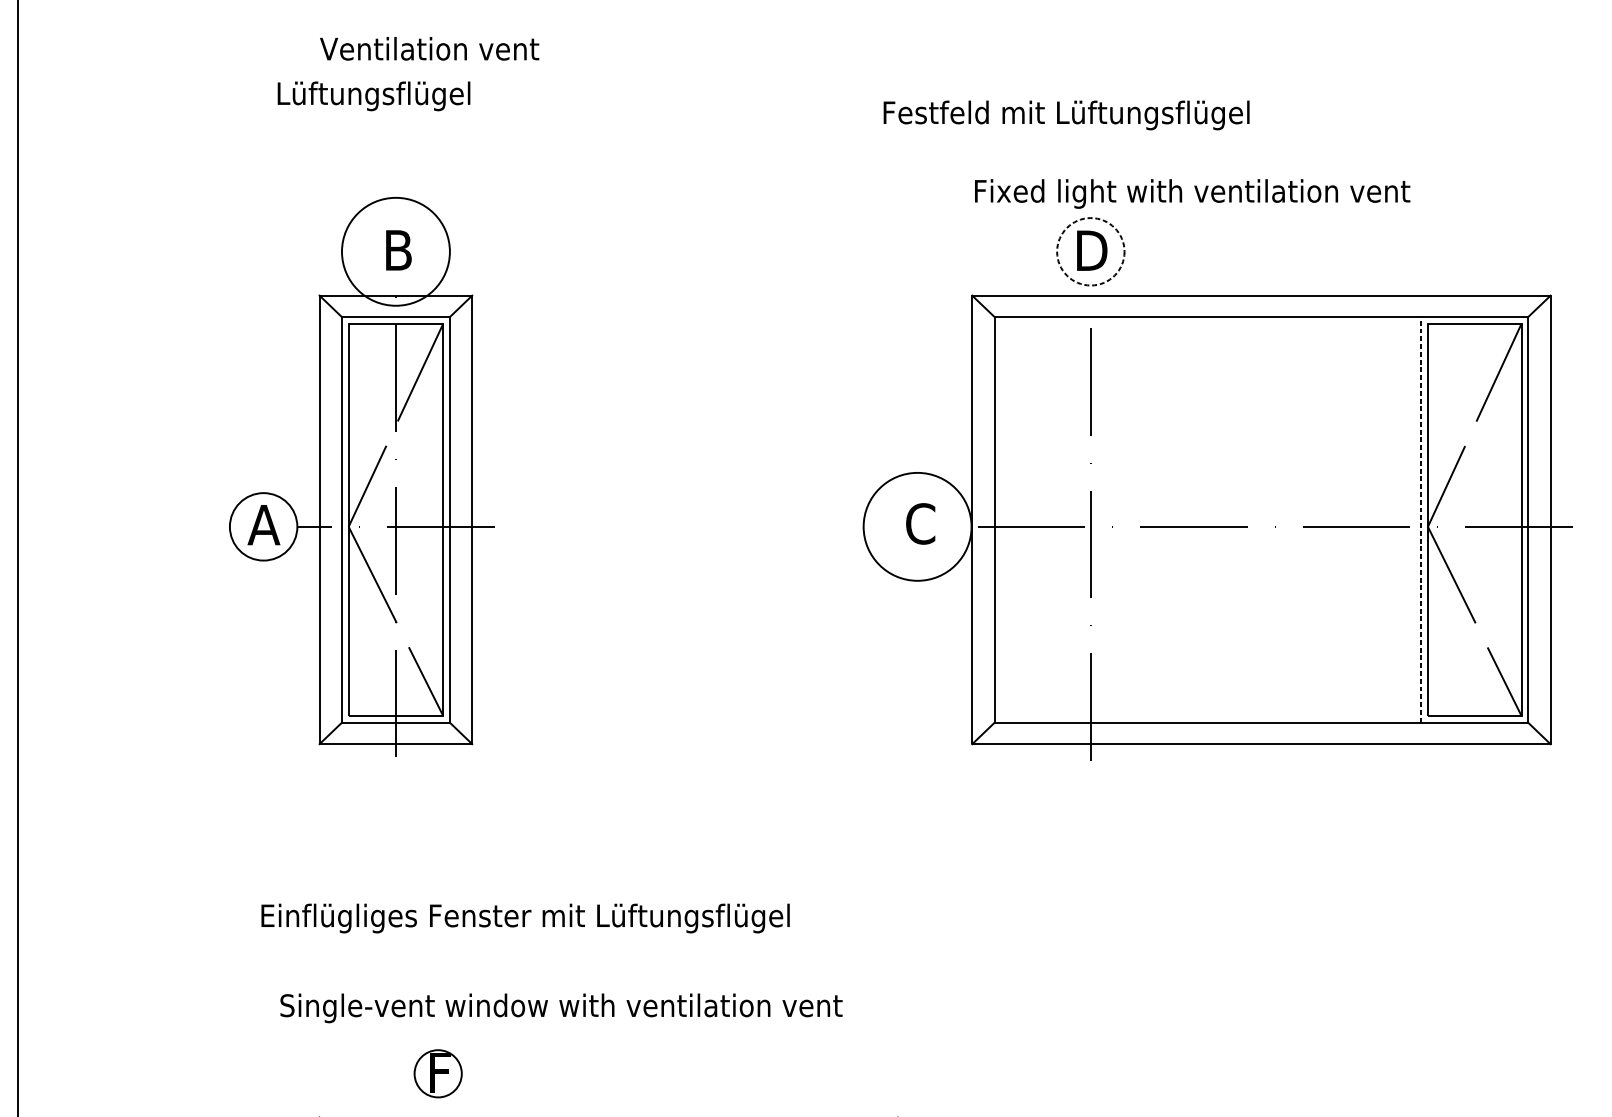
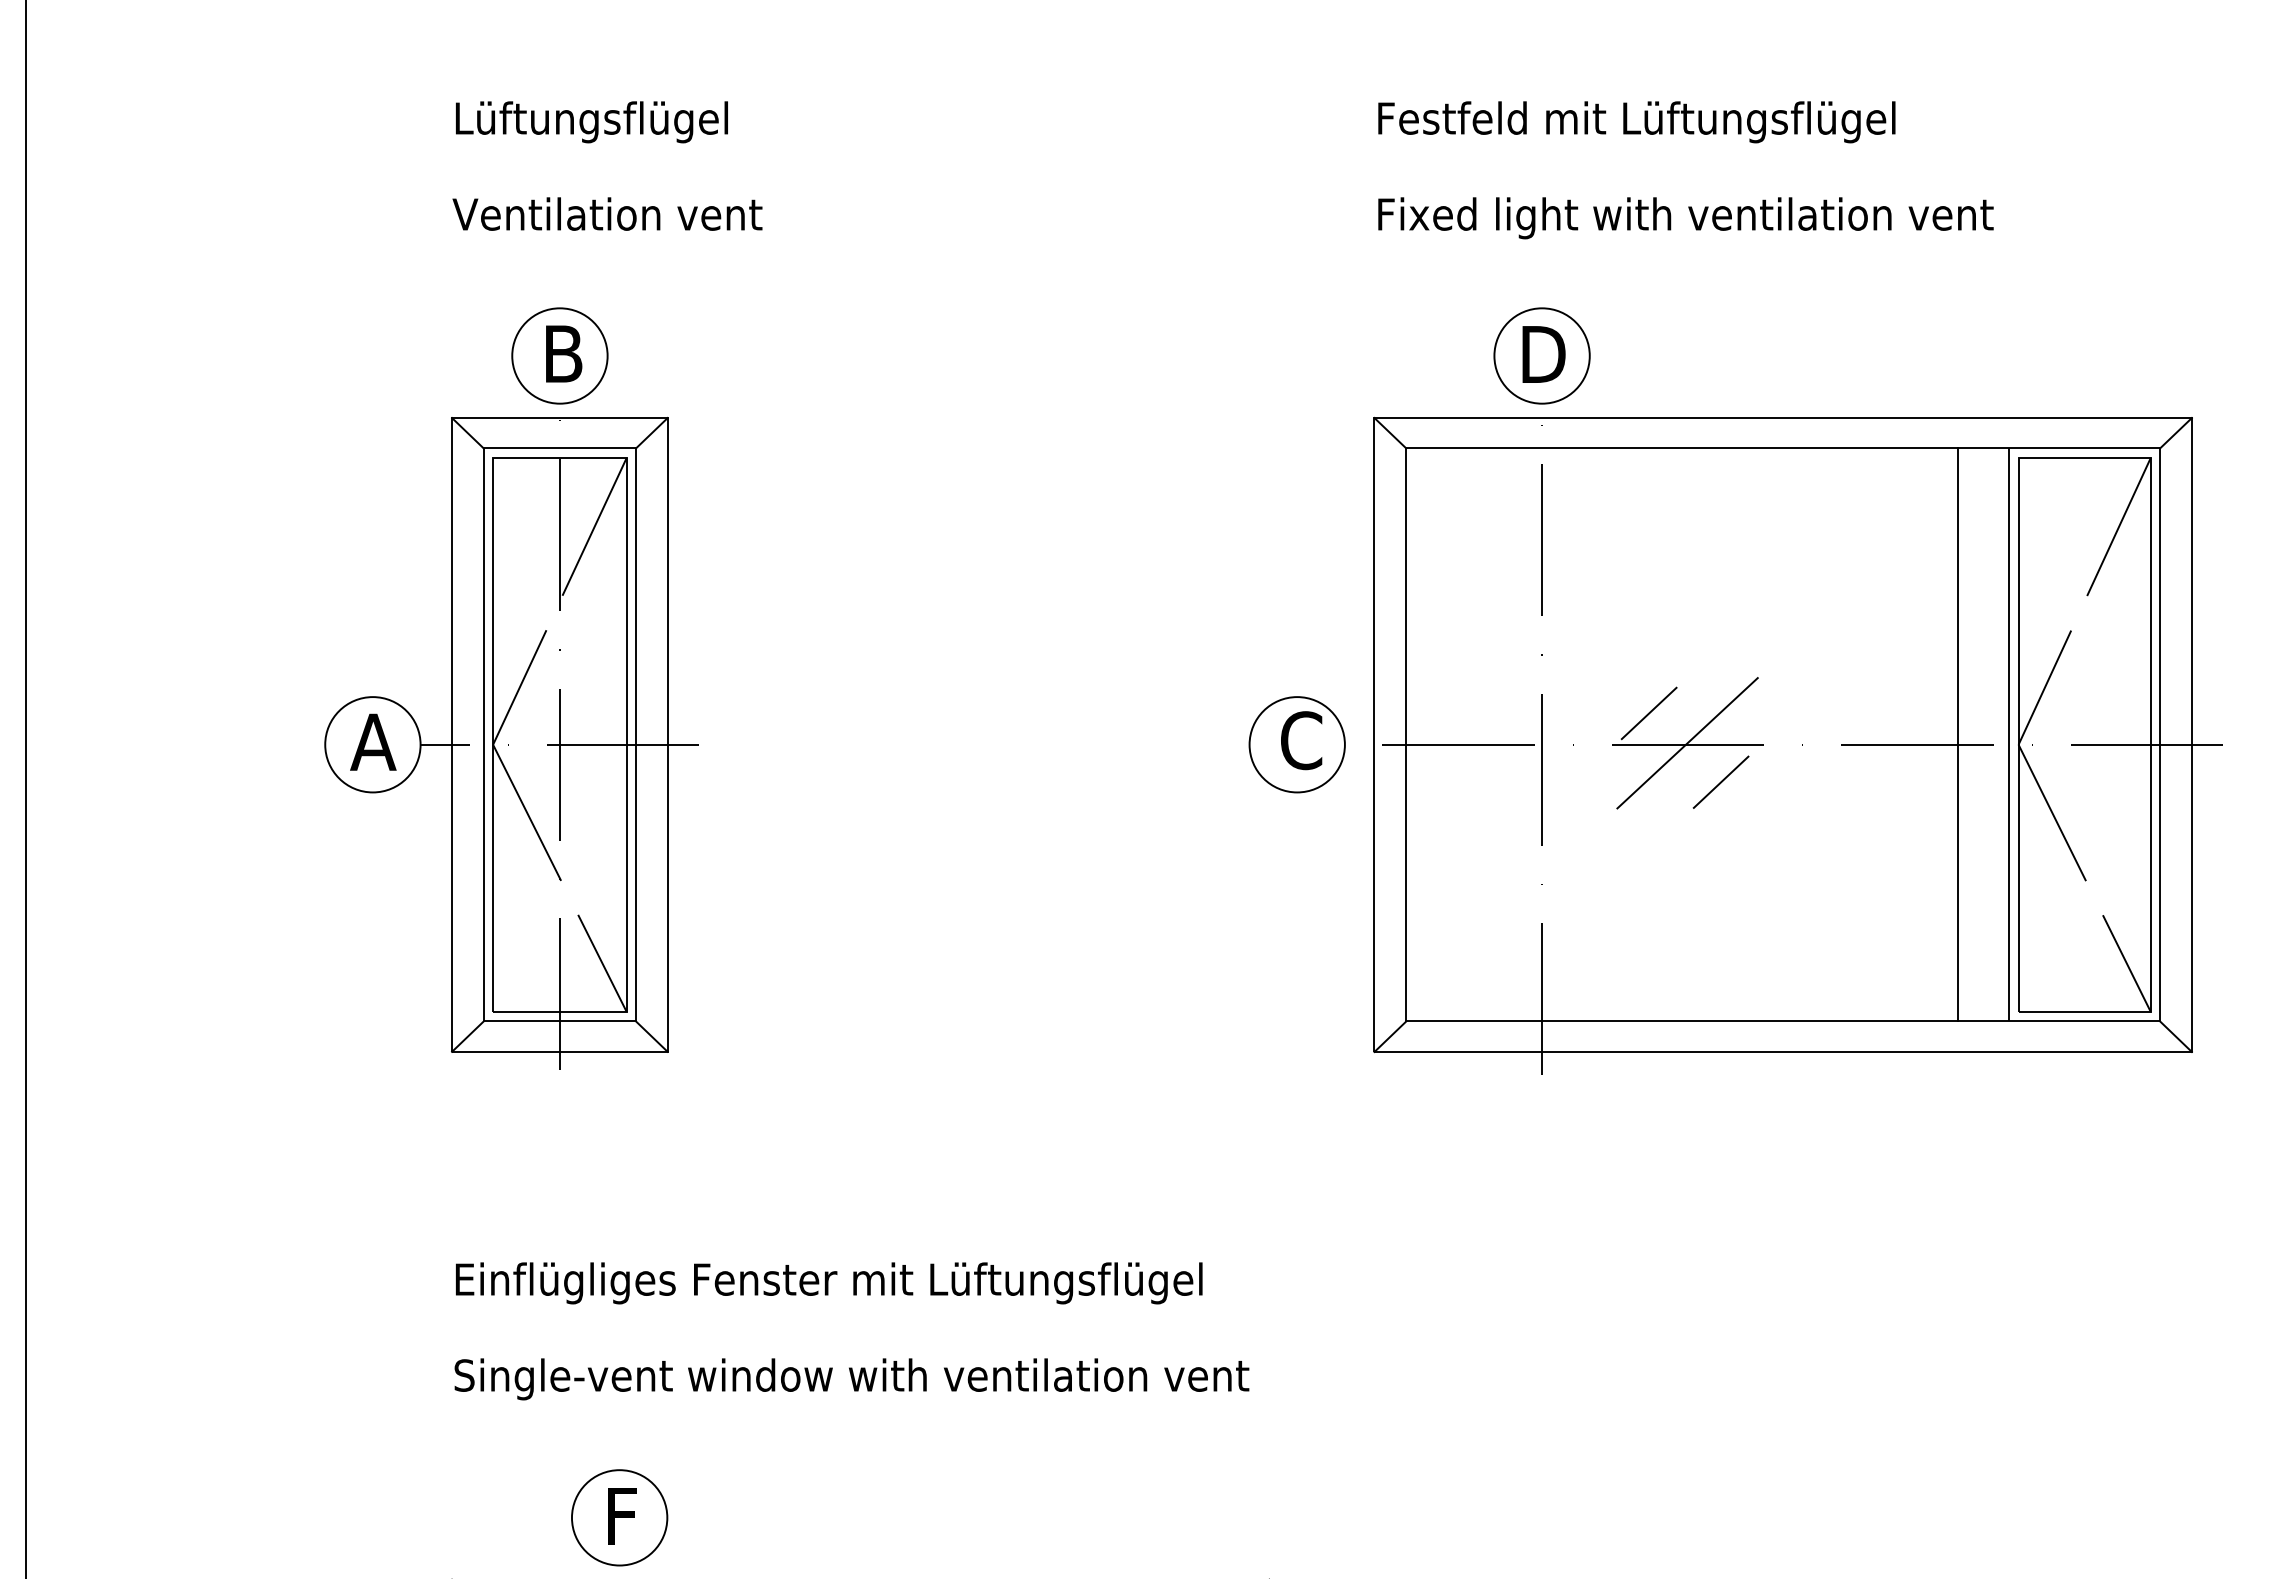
text: (429, 48) -> (607, 213), moved
text: (373, 96) -> (591, 122), moved
text: (1066, 115) -> (1636, 122), moved
text: (1192, 194) -> (1685, 218), moved
circle: (395, 251) -> (559, 355), size x0.62
circle: (1090, 251) -> (1541, 355), dashed -> solid
line: (1166, 504) -> (1648, 713), added
line: (1385, 519) -> (1958, 734), added
line: (1421, 519) -> (2009, 734), dashed -> solid
line: (1193, 525) -> (1687, 743), added
circle: (917, 526) -> (1296, 744), size x0.62
line: (1217, 552) -> (1720, 781), added
text: (525, 918) -> (829, 1283), moved
text: (561, 1008) -> (851, 1379), moved
circle: (438, 1073) -> (619, 1517), size x1.43

